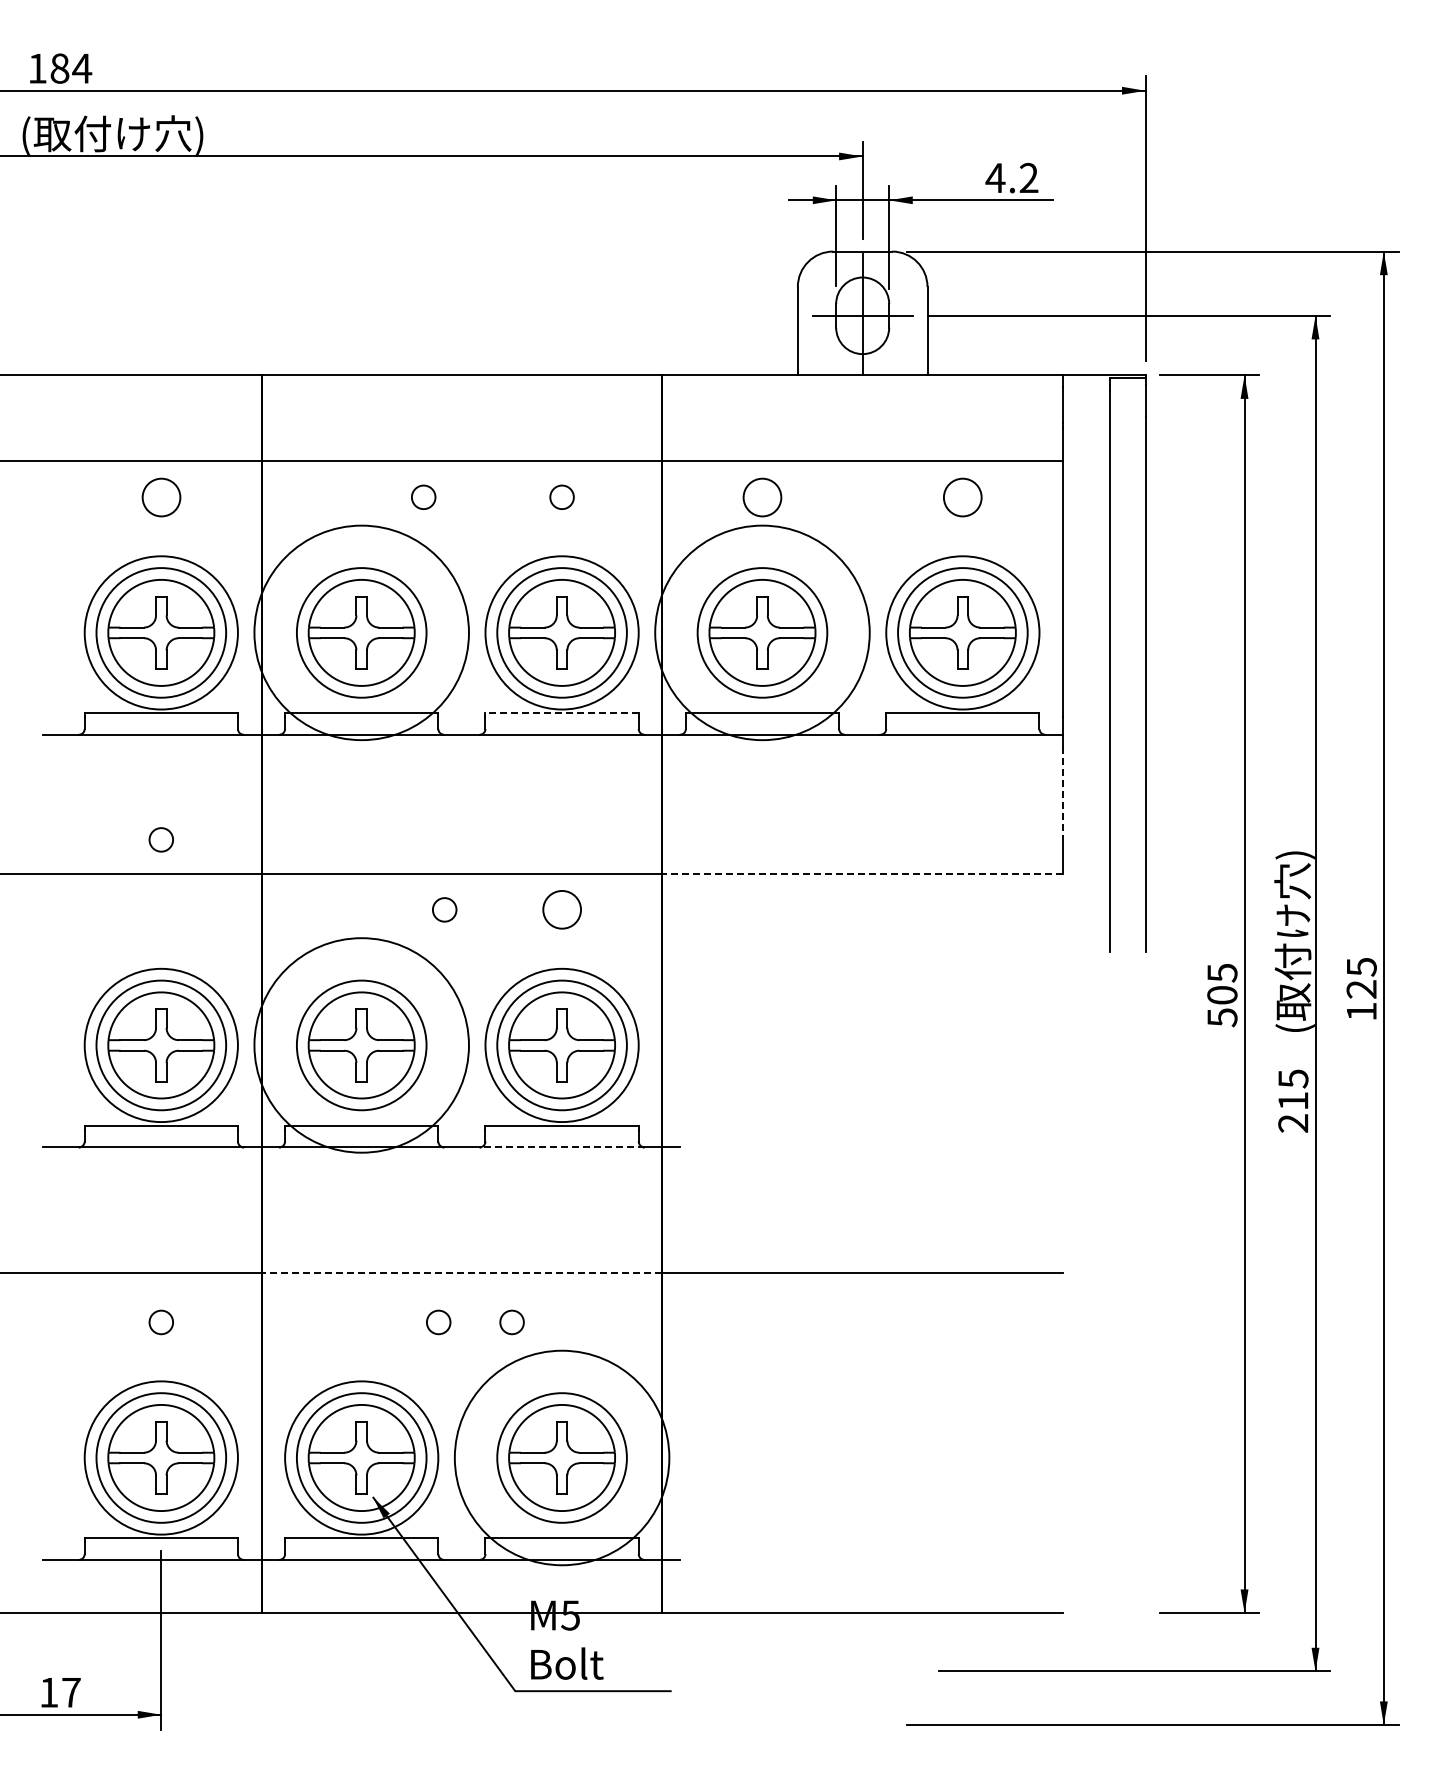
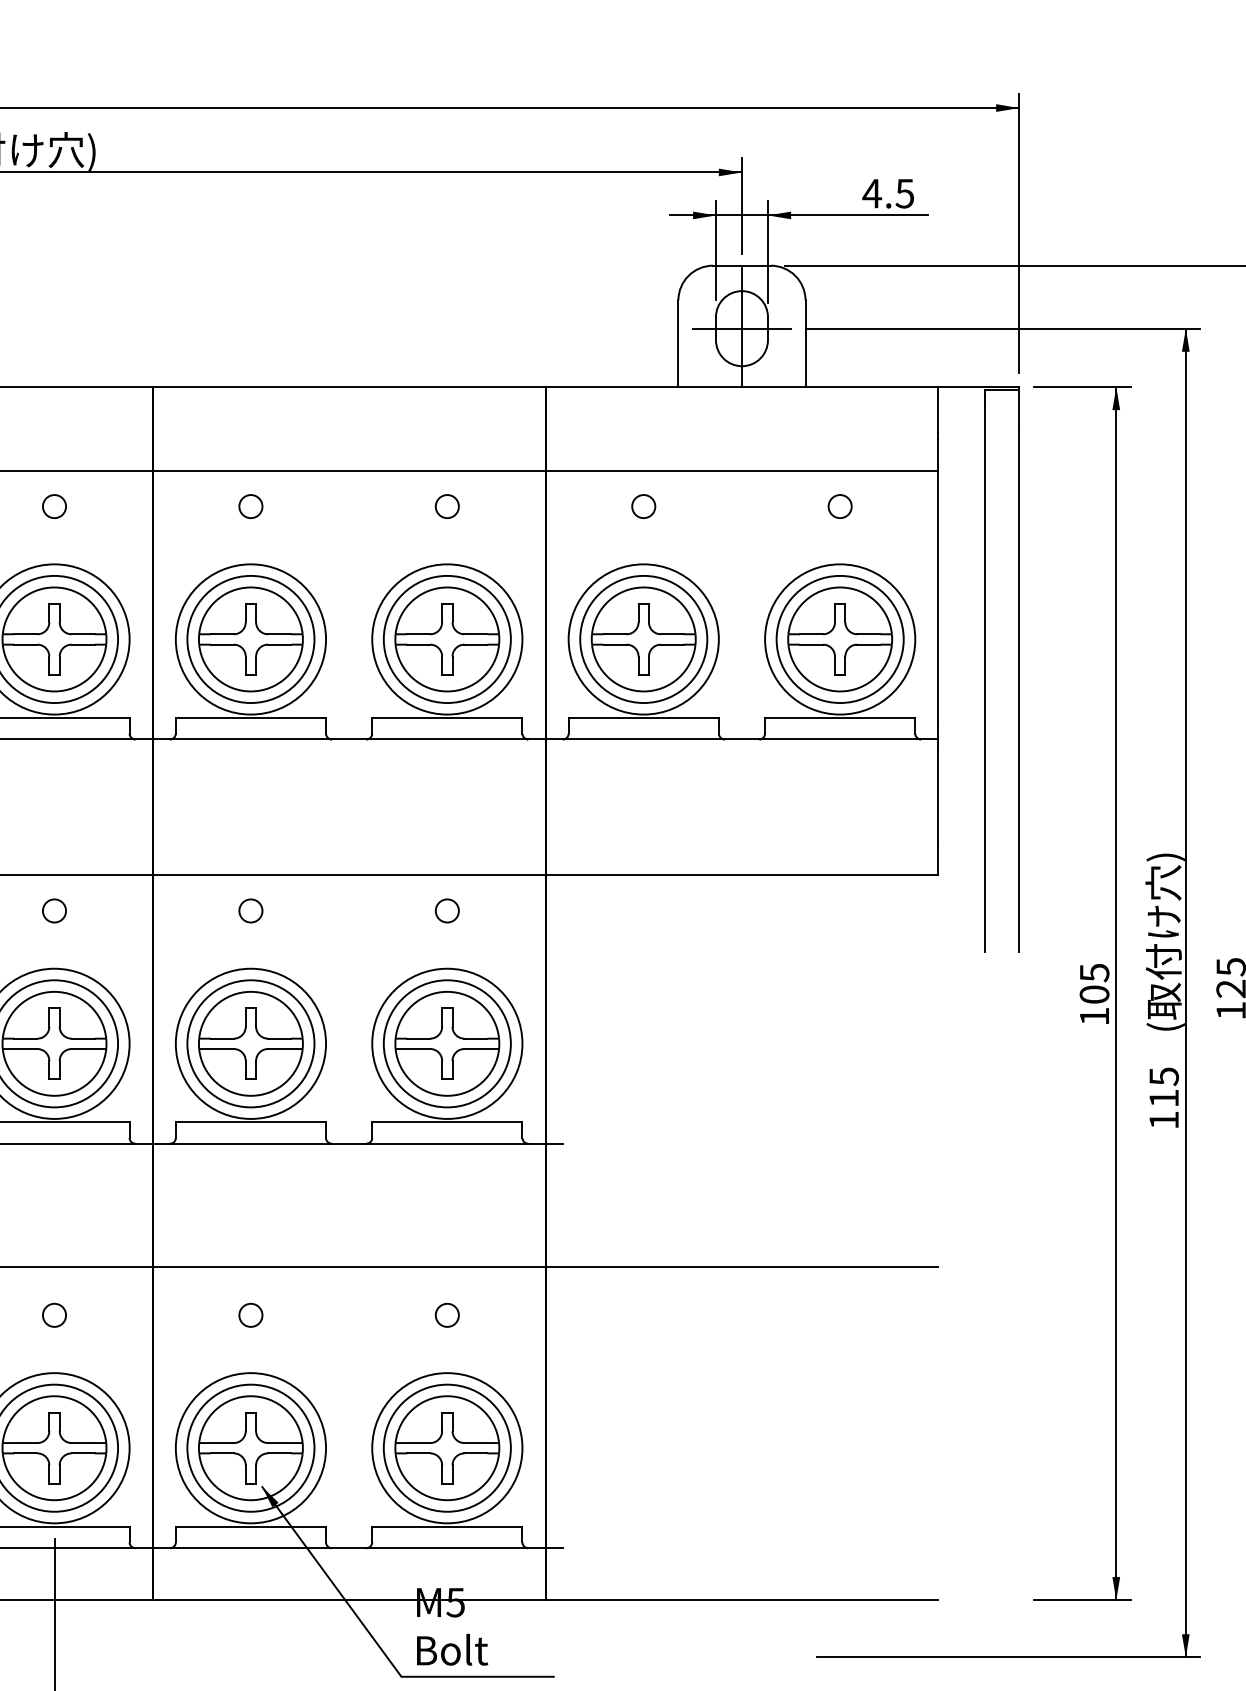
text: (1028, 178) -> (904, 194), 4.2 -> 4.5
circle: (160, 496) -> (53, 505), size x0.62
circle: (423, 496) -> (250, 505), moved
circle: (762, 496) -> (643, 505), size x0.62
circle: (962, 496) -> (839, 505), size x0.62
circle: (361, 632) -> (250, 639), size x0.71
circle: (762, 632) -> (643, 639), size x0.71
line: (562, 713) -> (447, 718), dashed -> solid
line: (1063, 795) -> (938, 798), dashed -> solid
circle: (160, 839) -> (53, 910), moved
line: (862, 873) -> (741, 875), dashed -> solid
circle: (444, 909) -> (250, 910), moved
circle: (561, 909) -> (446, 910), size x0.62
text: (1222, 1017) -> (1094, 1016), 505 -> 105
circle: (361, 1045) -> (250, 1043), size x0.71
text: (1293, 1123) -> (1164, 1120), 215 -> 115
line: (562, 1147) -> (447, 1143), dashed -> solid
line: (461, 1272) -> (348, 1266), dashed -> solid
circle: (438, 1322) -> (250, 1315), moved
circle: (511, 1322) -> (446, 1315), moved
circle: (561, 1457) -> (446, 1447), size x0.71

